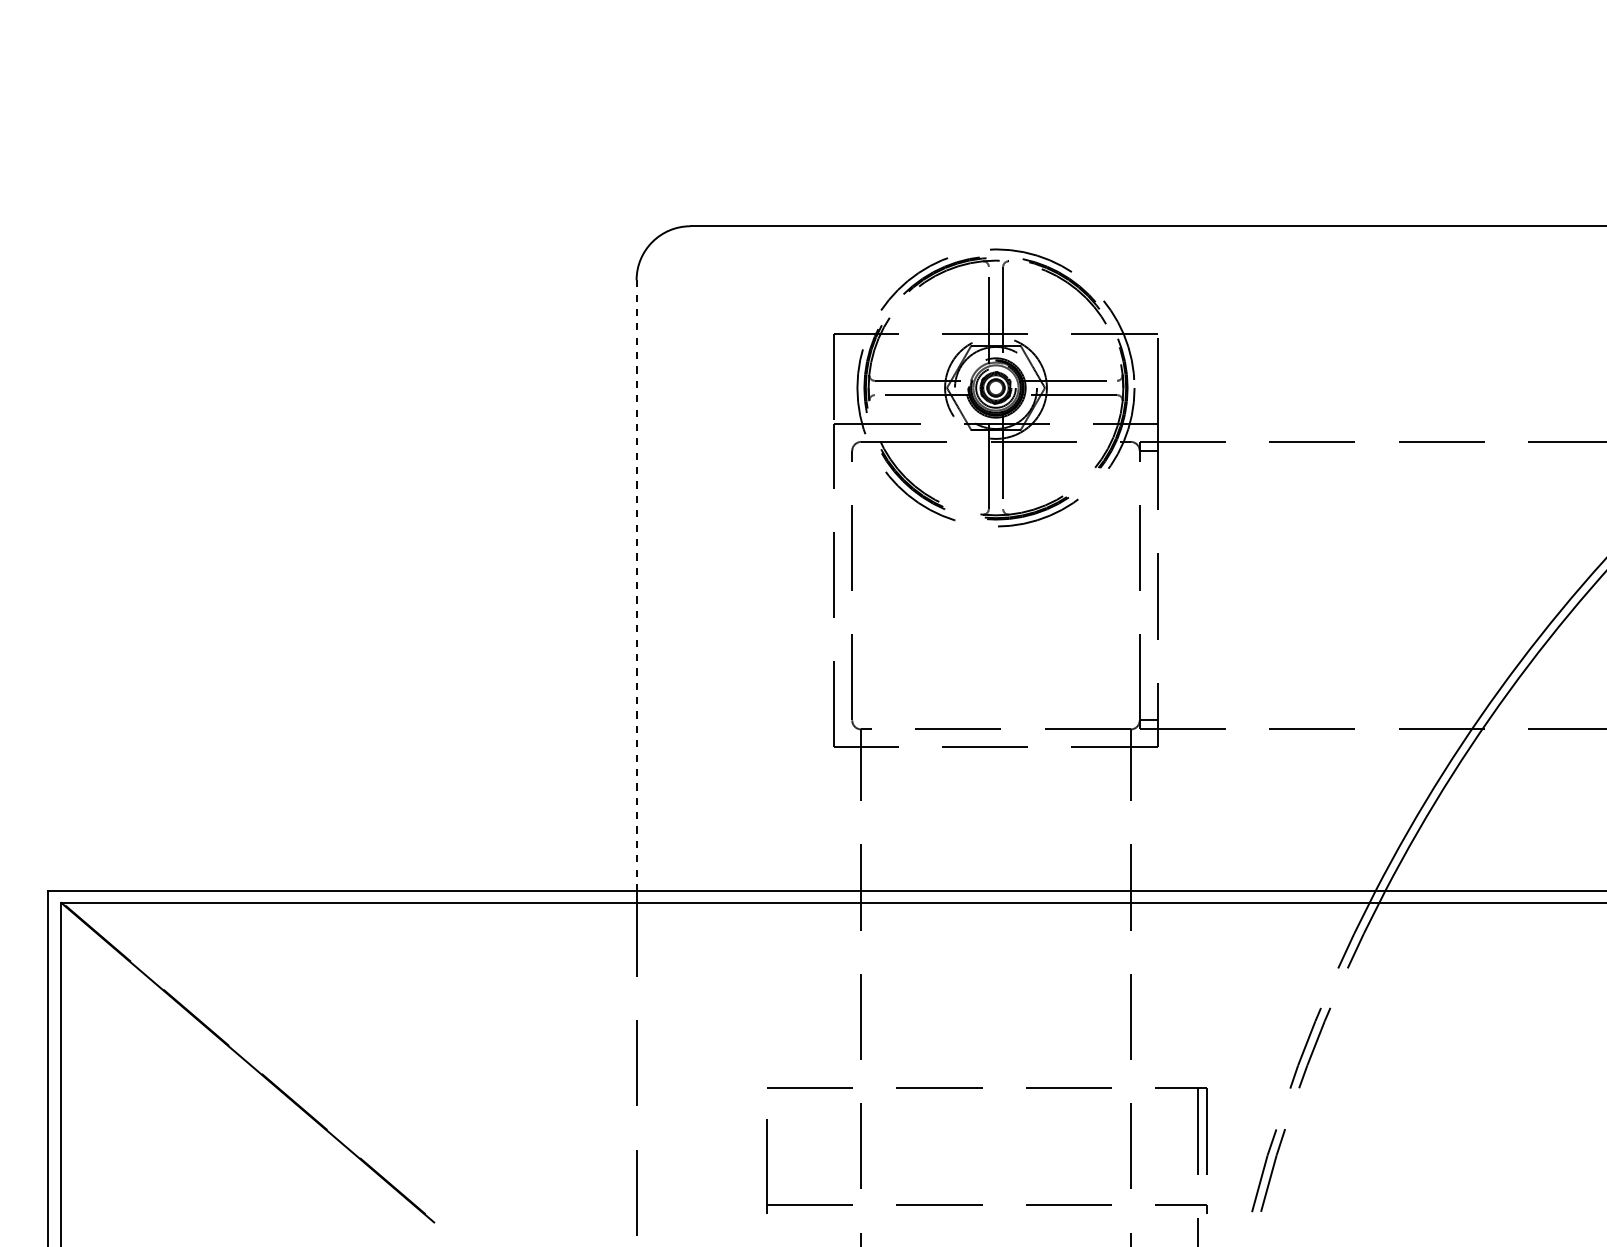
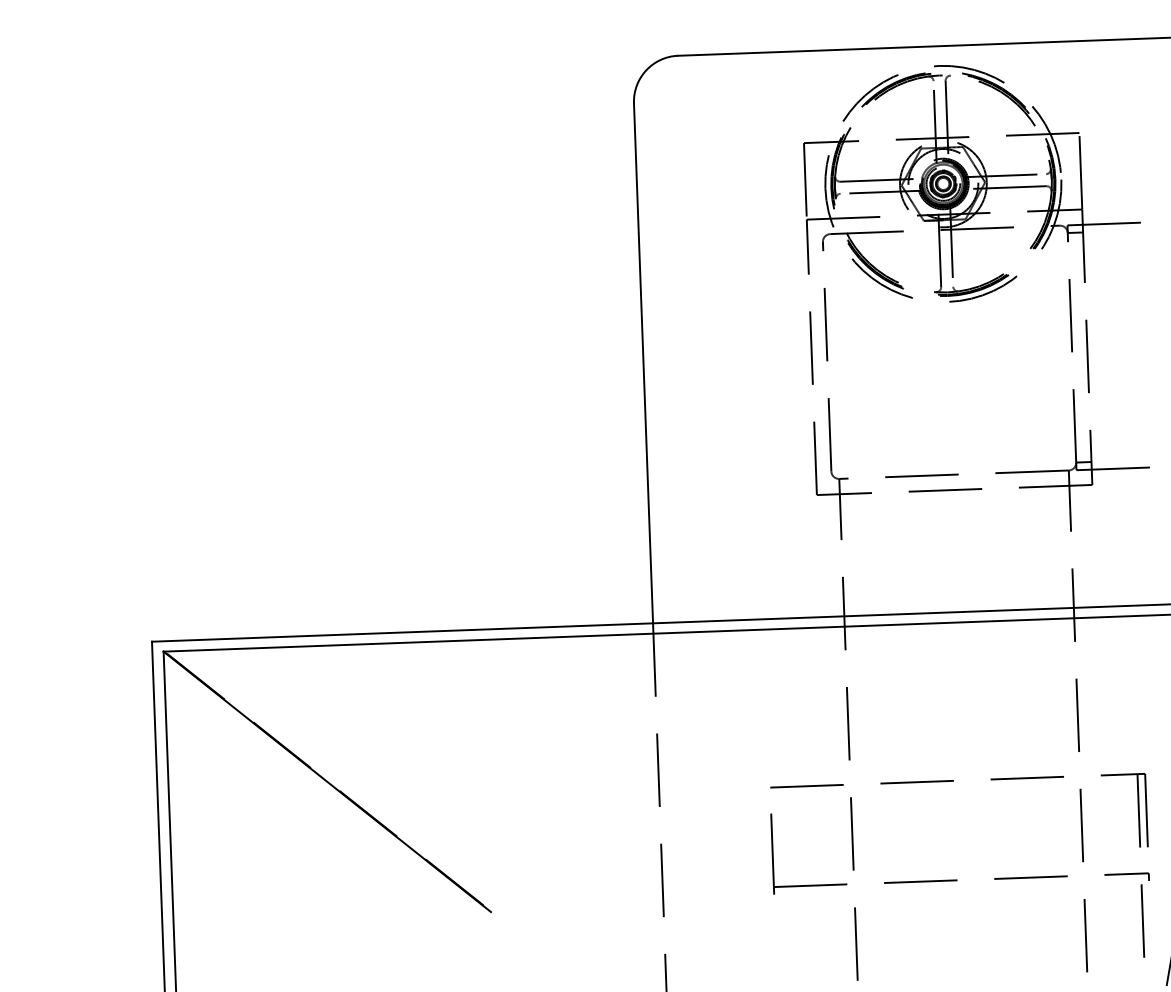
line: (636, 585) -> (643, 363), dashed -> solid

